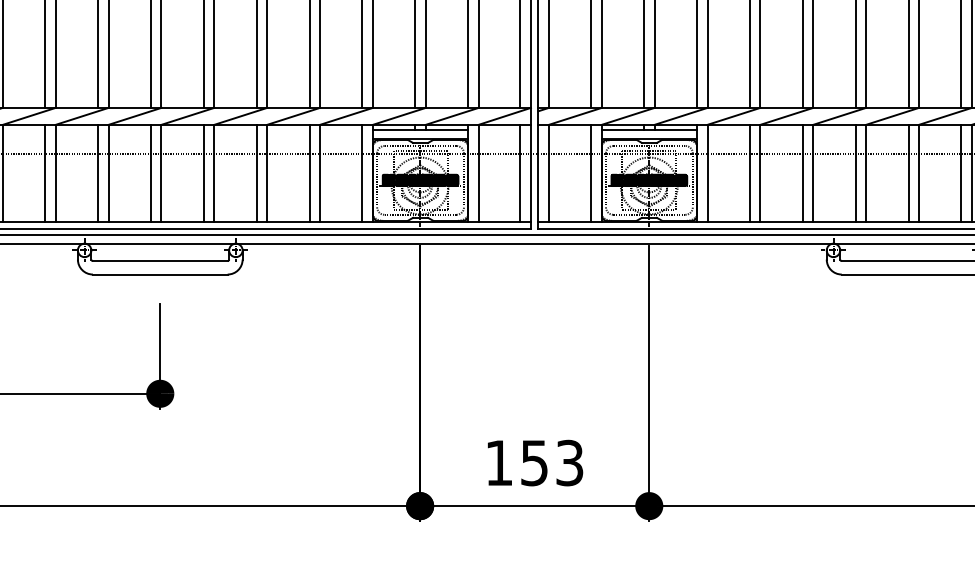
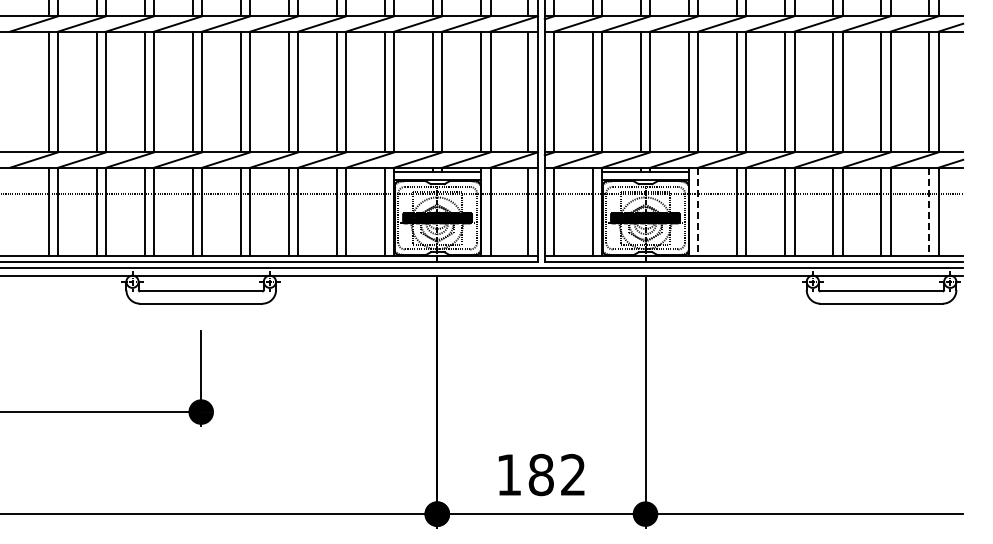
line: (707, 174) -> (698, 212), solid -> dashed
line: (961, 174) -> (929, 212), solid -> dashed
text: (551, 462) -> (556, 474), 153 -> 182

